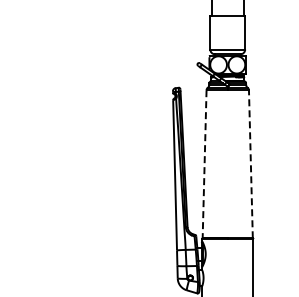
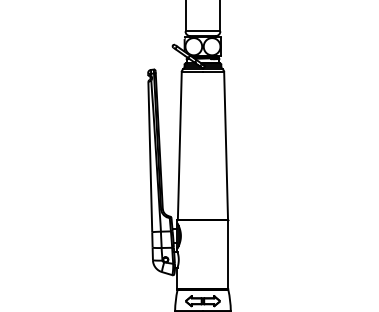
line: (251, 163) -> (226, 145), dashed -> solid
line: (204, 164) -> (179, 146), dashed -> solid

